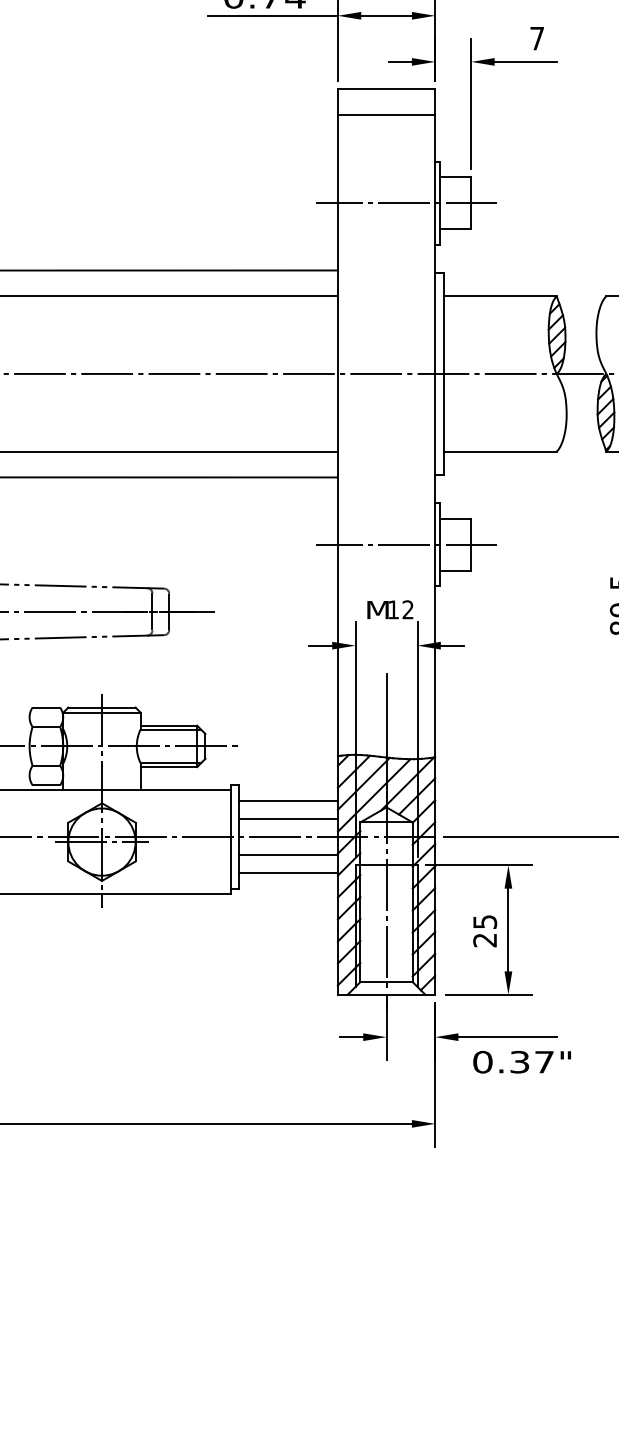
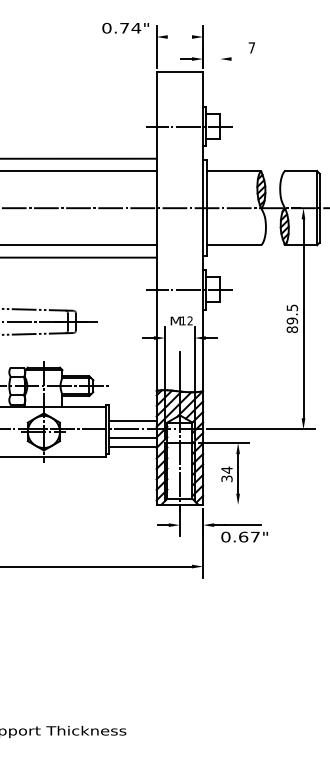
line: (272, 16) -> (125, 37), removed
line: (385, 16) -> (179, 37), removed
line: (525, 62) -> (246, 59), removed
line: (471, 102) -> (220, 78), removed
line: (385, 115) -> (179, 84), removed
line: (287, 801) -> (132, 412), removed
text: (484, 931) -> (226, 474), 25 -> 34
line: (488, 993) -> (228, 504), removed
text: (519, 1060) -> (243, 536), 0.37" -> 0.67"

